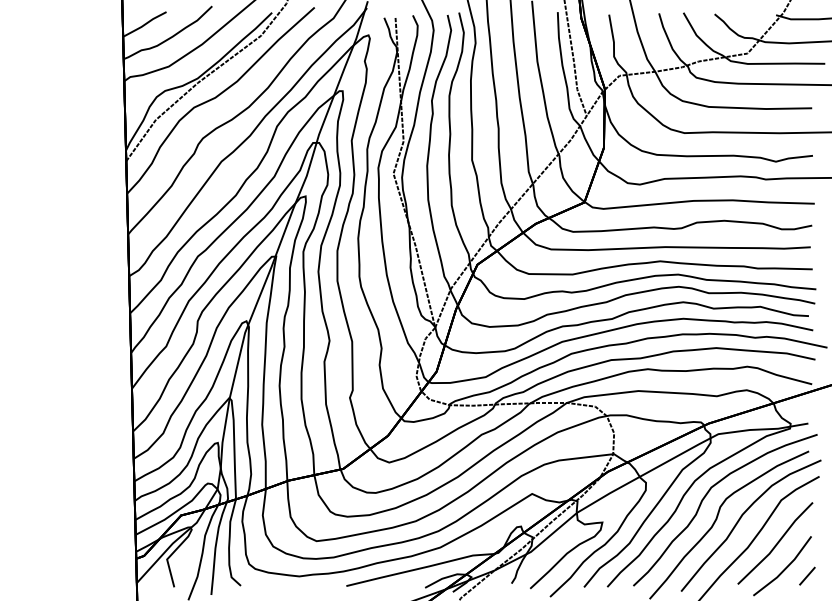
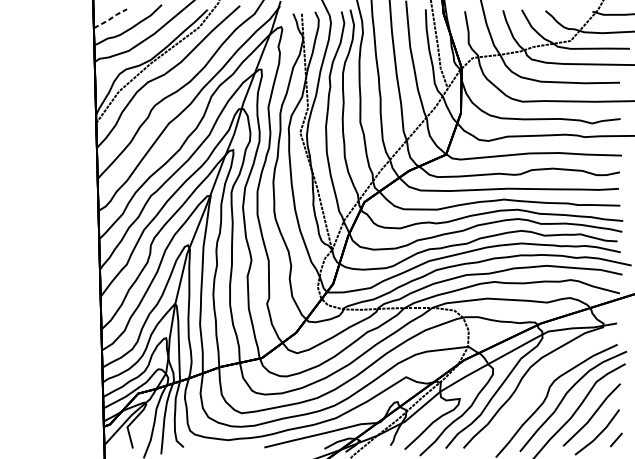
line: (145, 24) -> (110, 18), solid -> dashed
curve: (706, 496) -> (539, 379), removed

